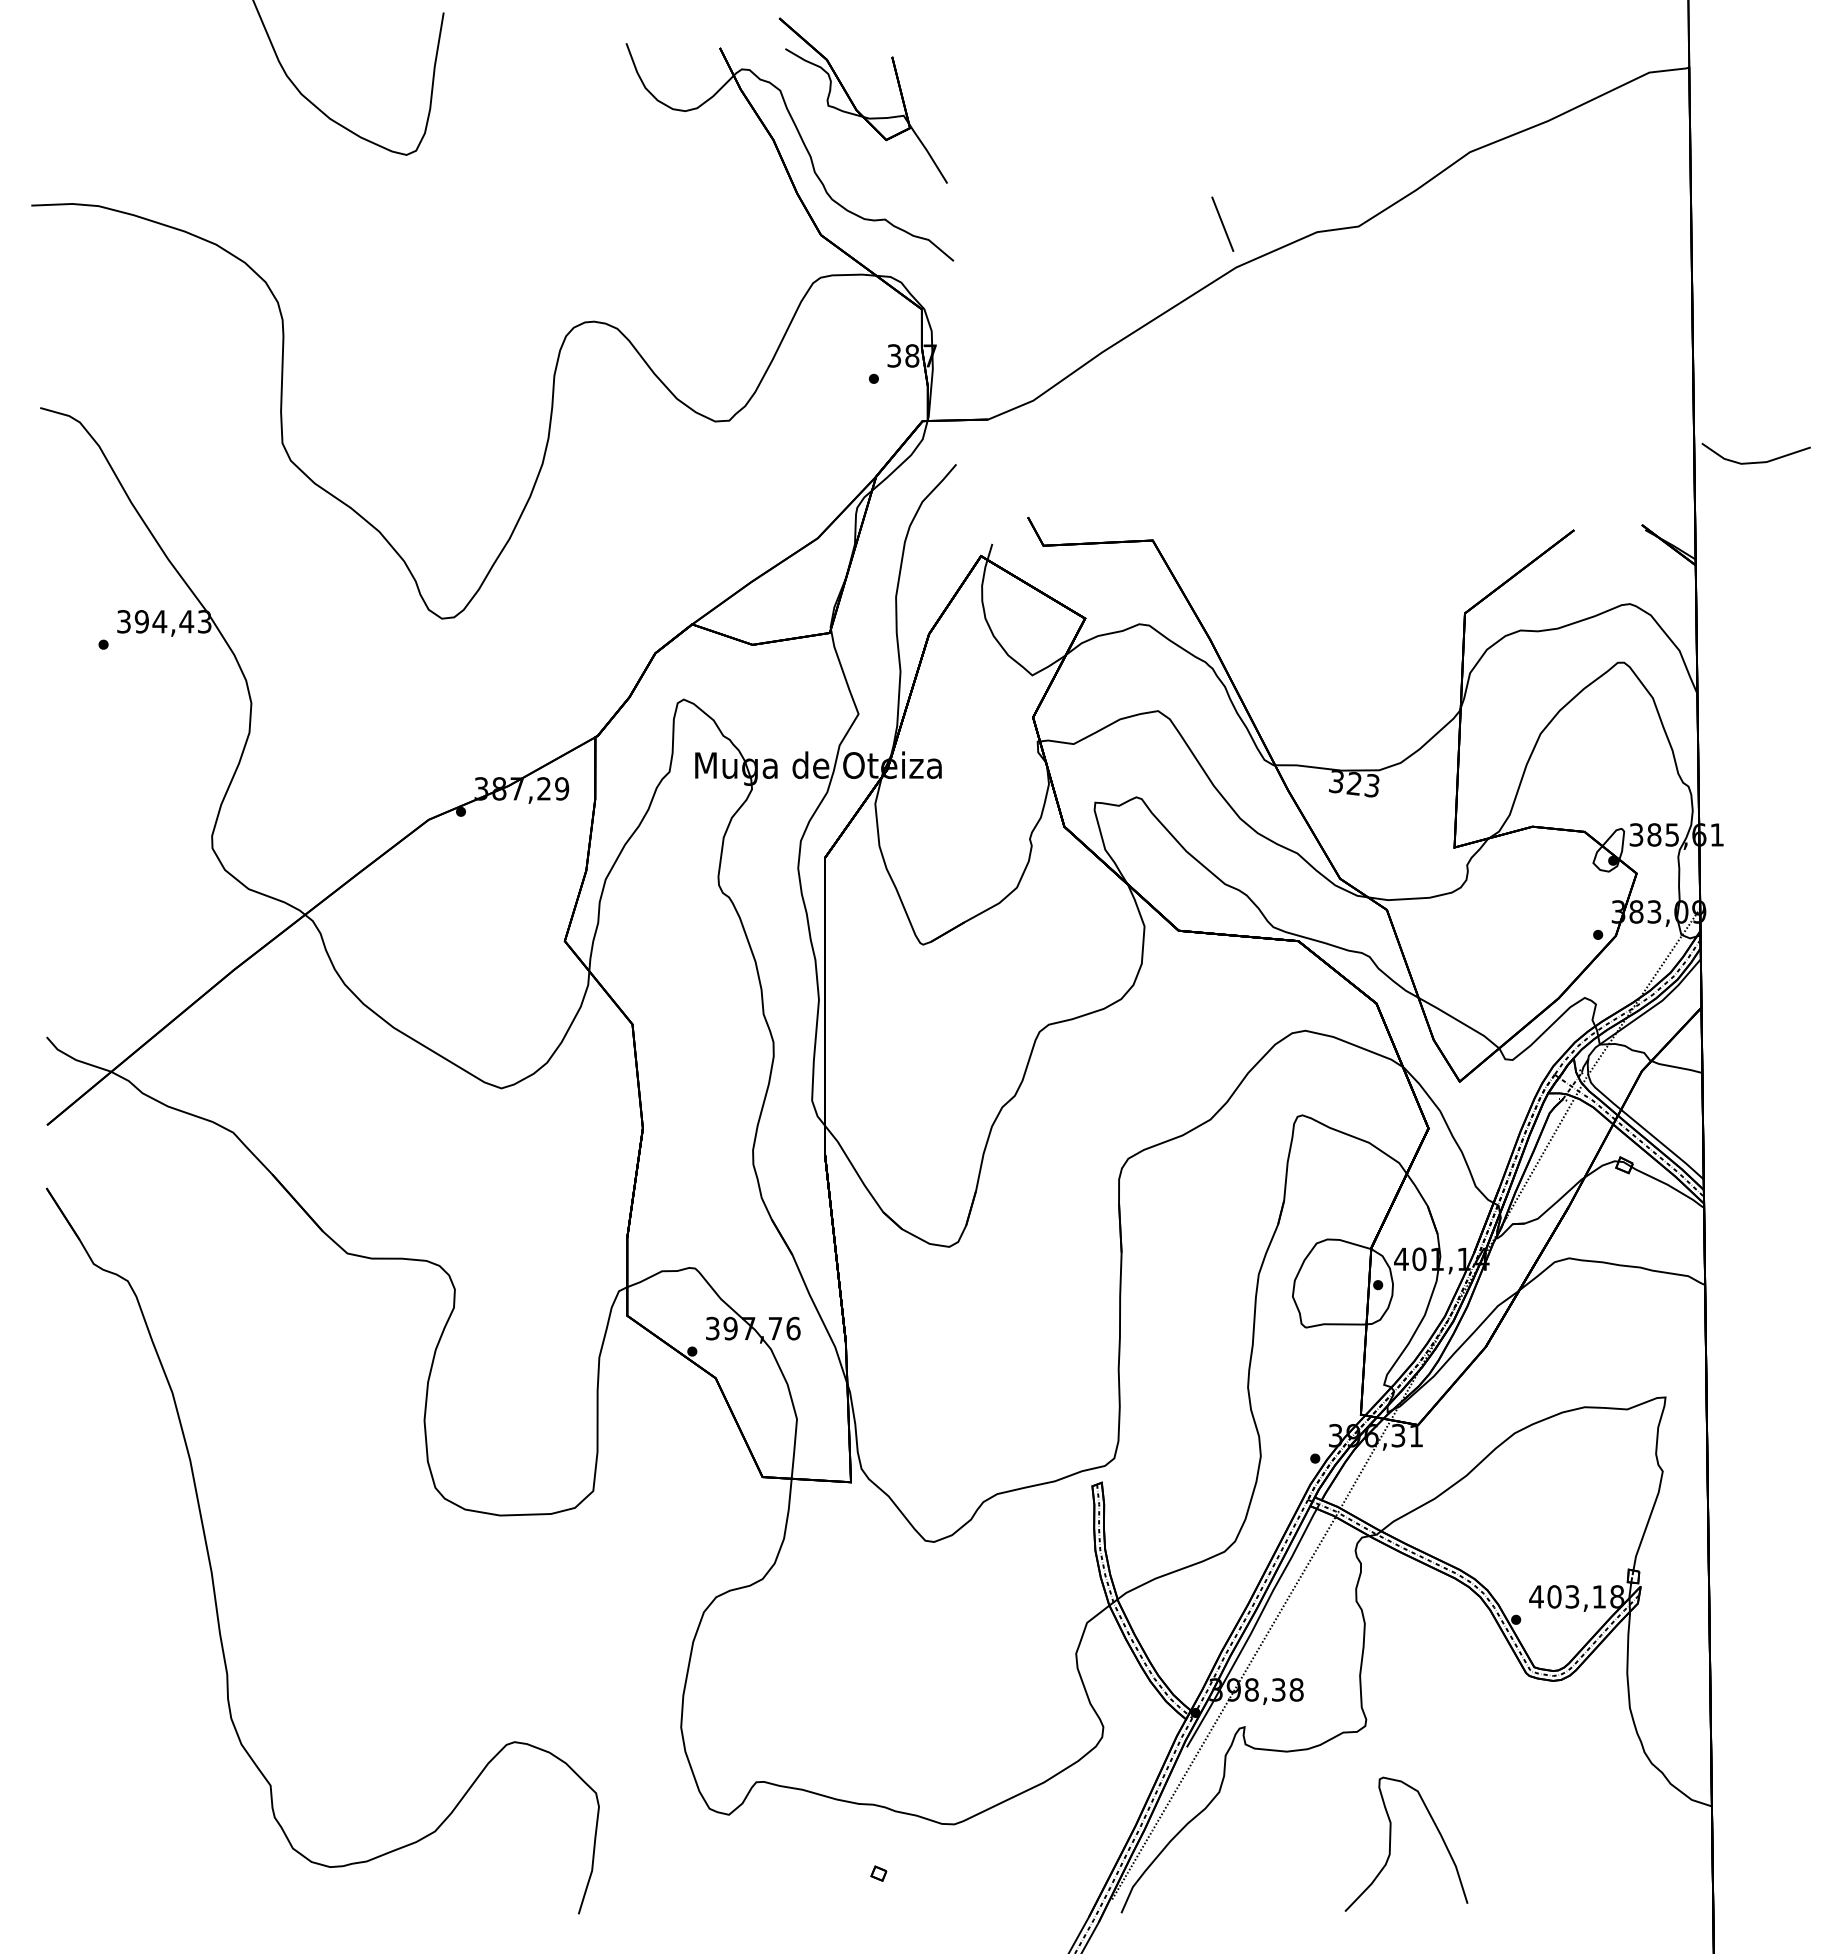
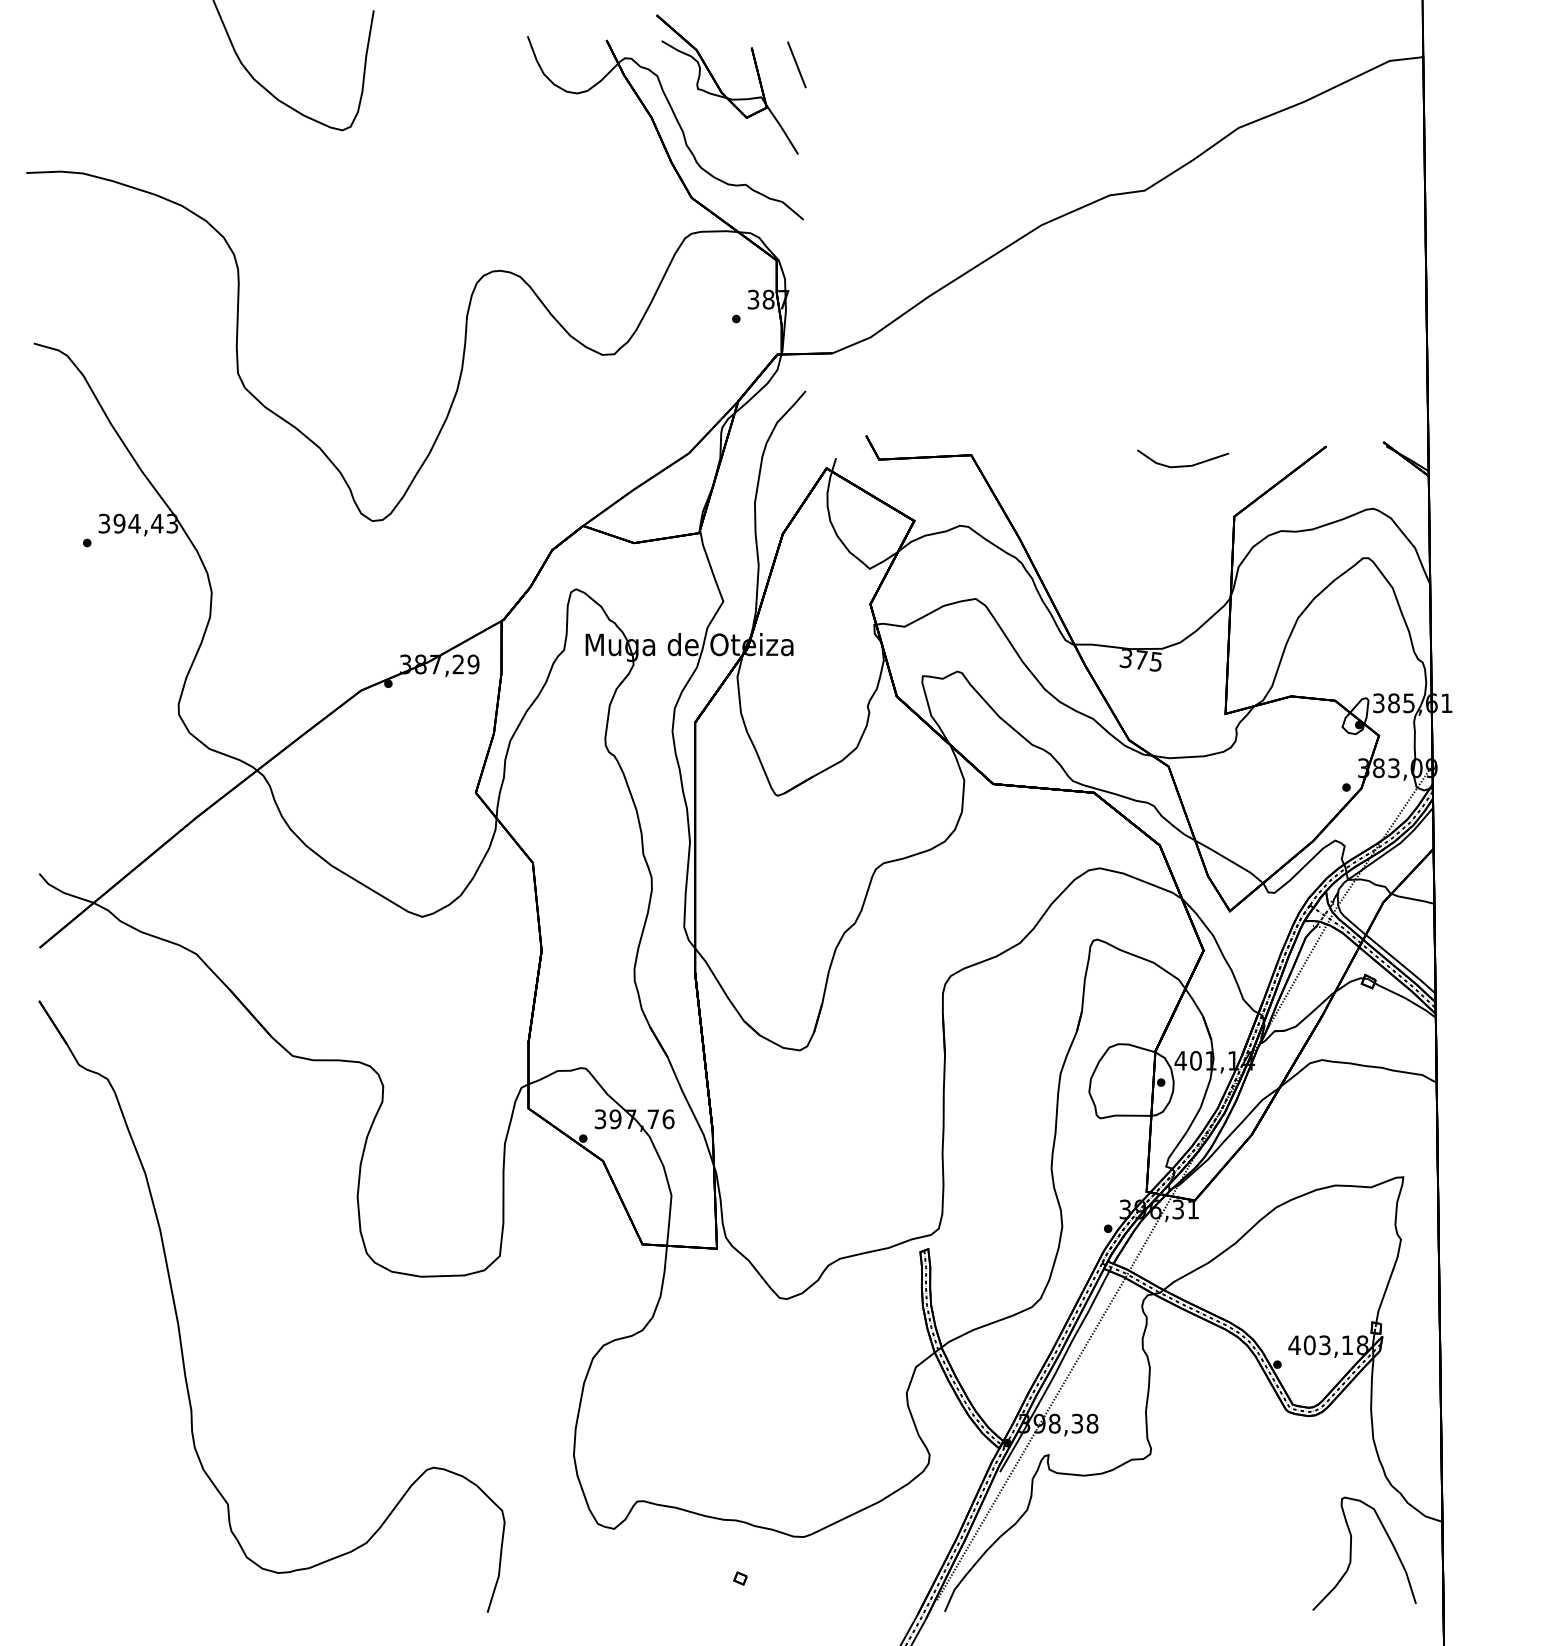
line: (1222, 223) -> (796, 64), moved
line: (1756, 461) -> (1183, 465), moved
text: (1362, 784) -> (1147, 660), 323 -> 375
curve: (1391, 1839) -> (1351, 1549), moved

